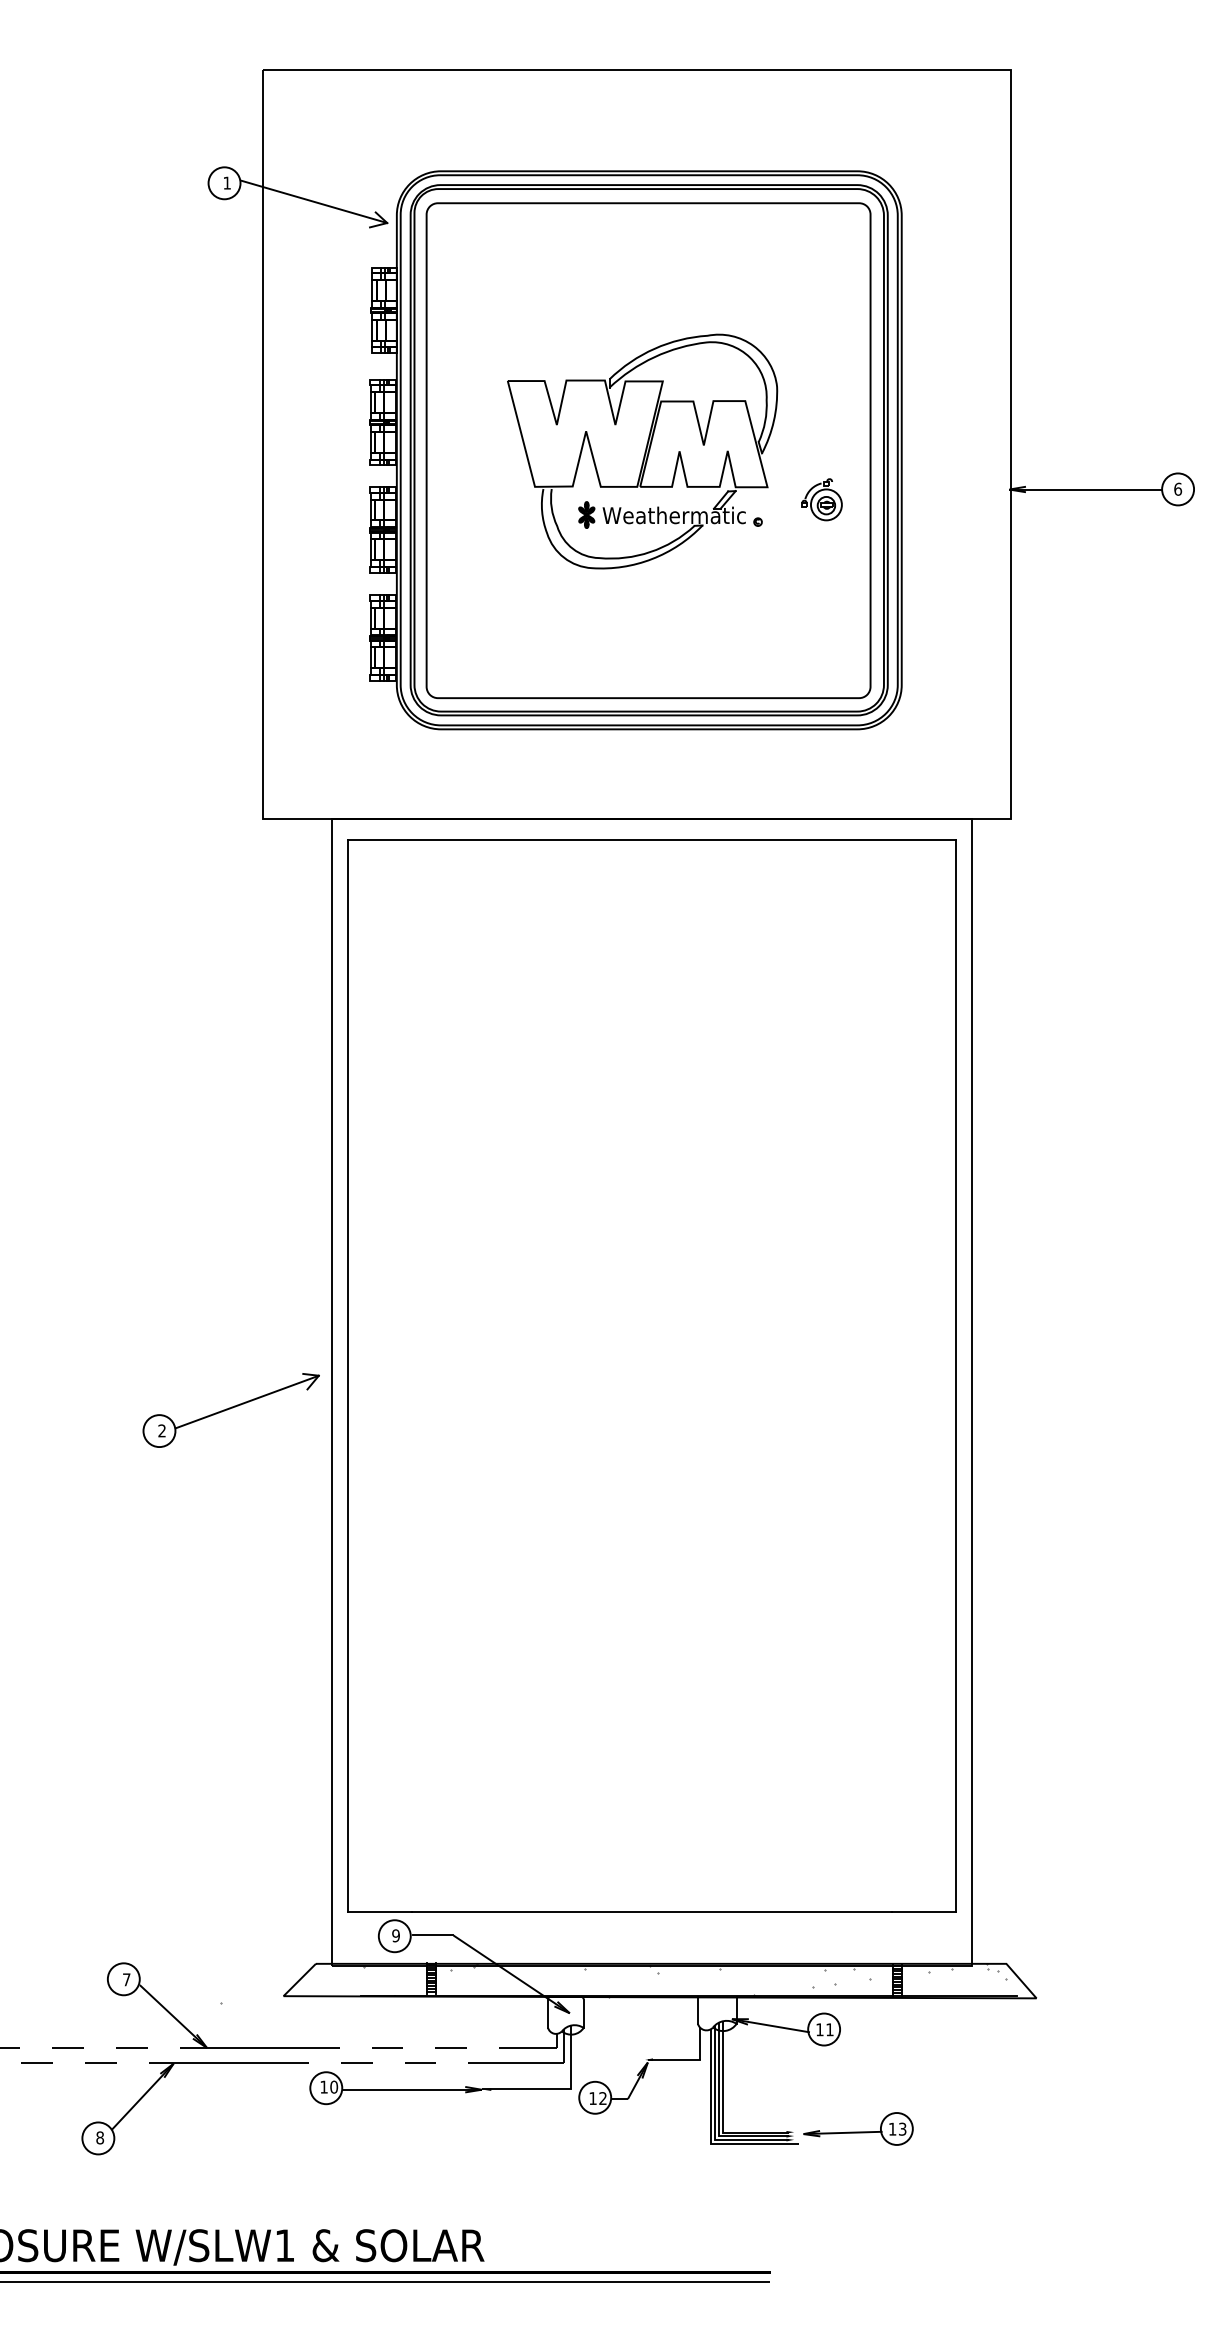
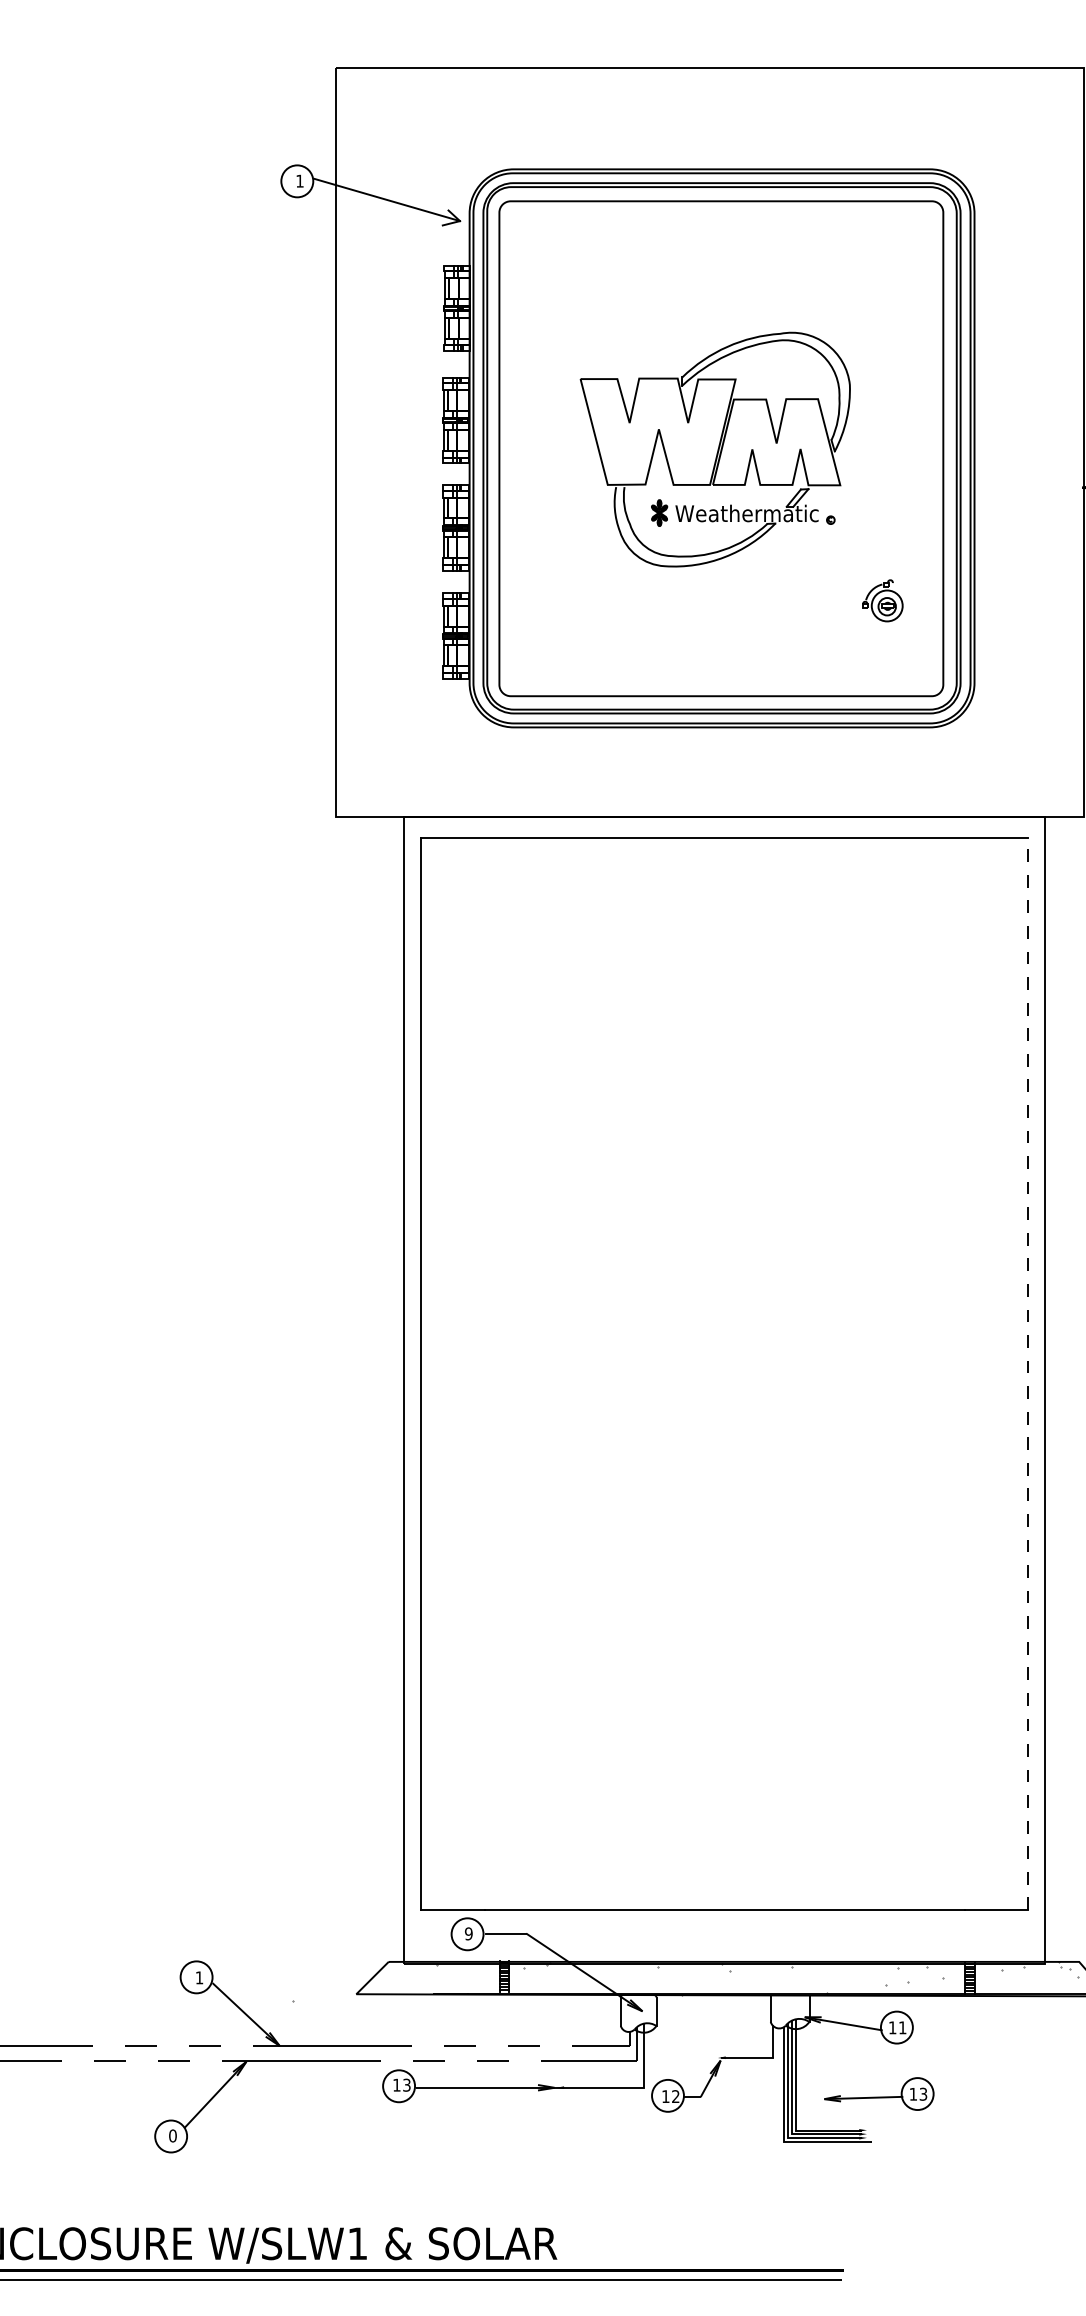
part: (821, 499) -> (882, 600), moved
line: (955, 1375) -> (1028, 1373), solid -> dashed
part: (230, 1410) -> (303, 1408), removed
text: (126, 1979) -> (199, 1977), 7 -> 1
text: (334, 2086) -> (407, 2084), 10 -> 13
part: (858, 2128) -> (879, 2093), moved
text: (100, 2137) -> (173, 2135), 8 -> 0

